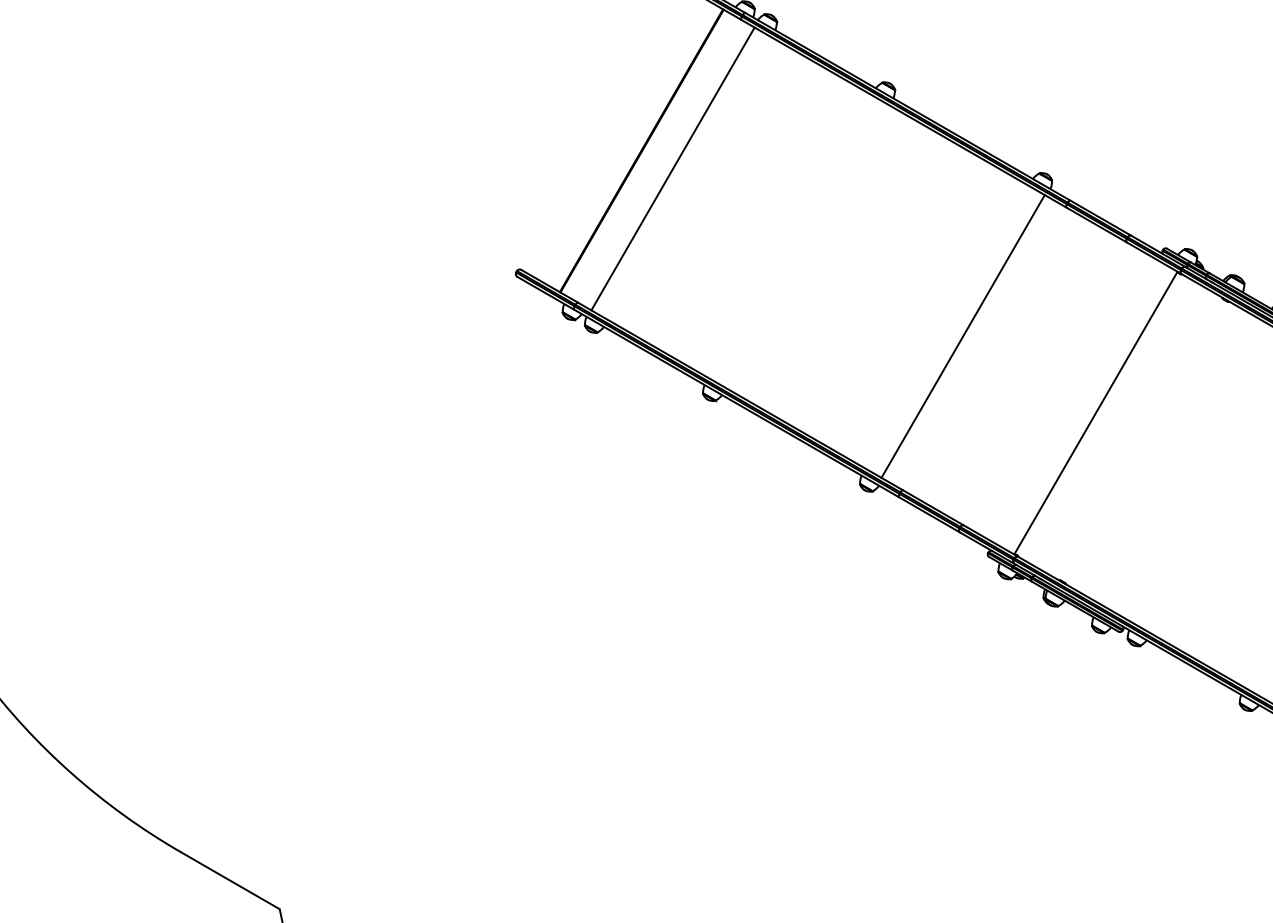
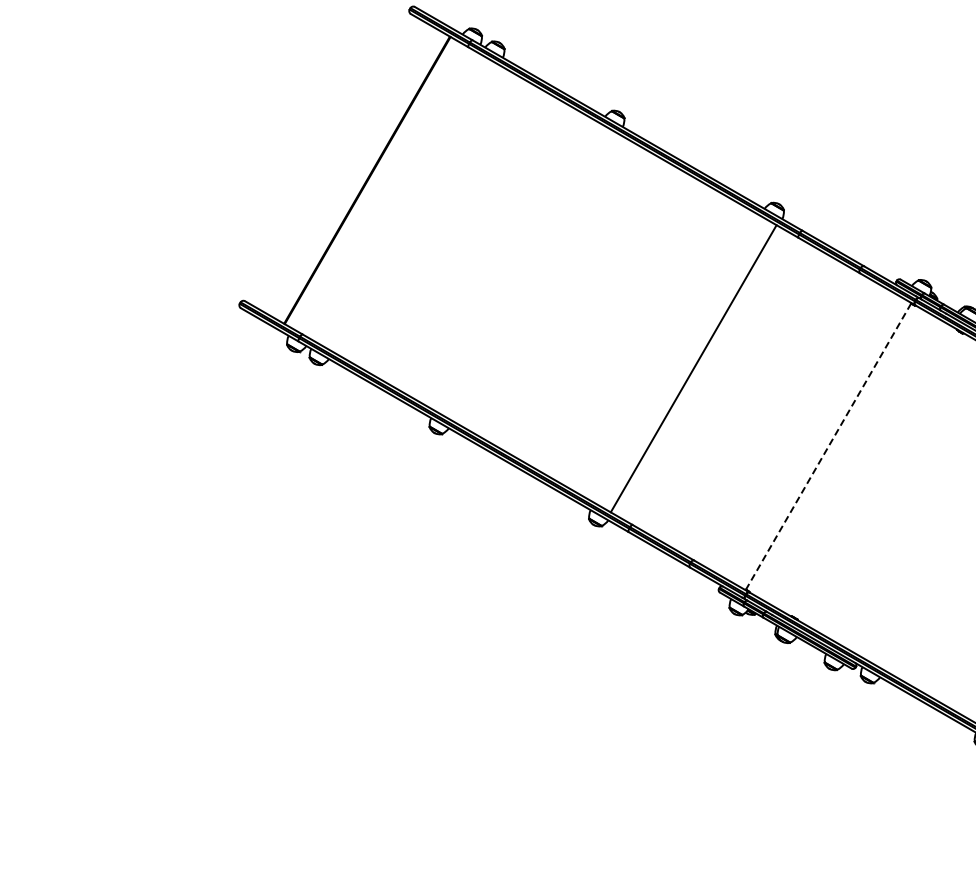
line: (672, 168) -> (398, 198), removed
line: (1095, 413) -> (828, 447), solid -> dashed

